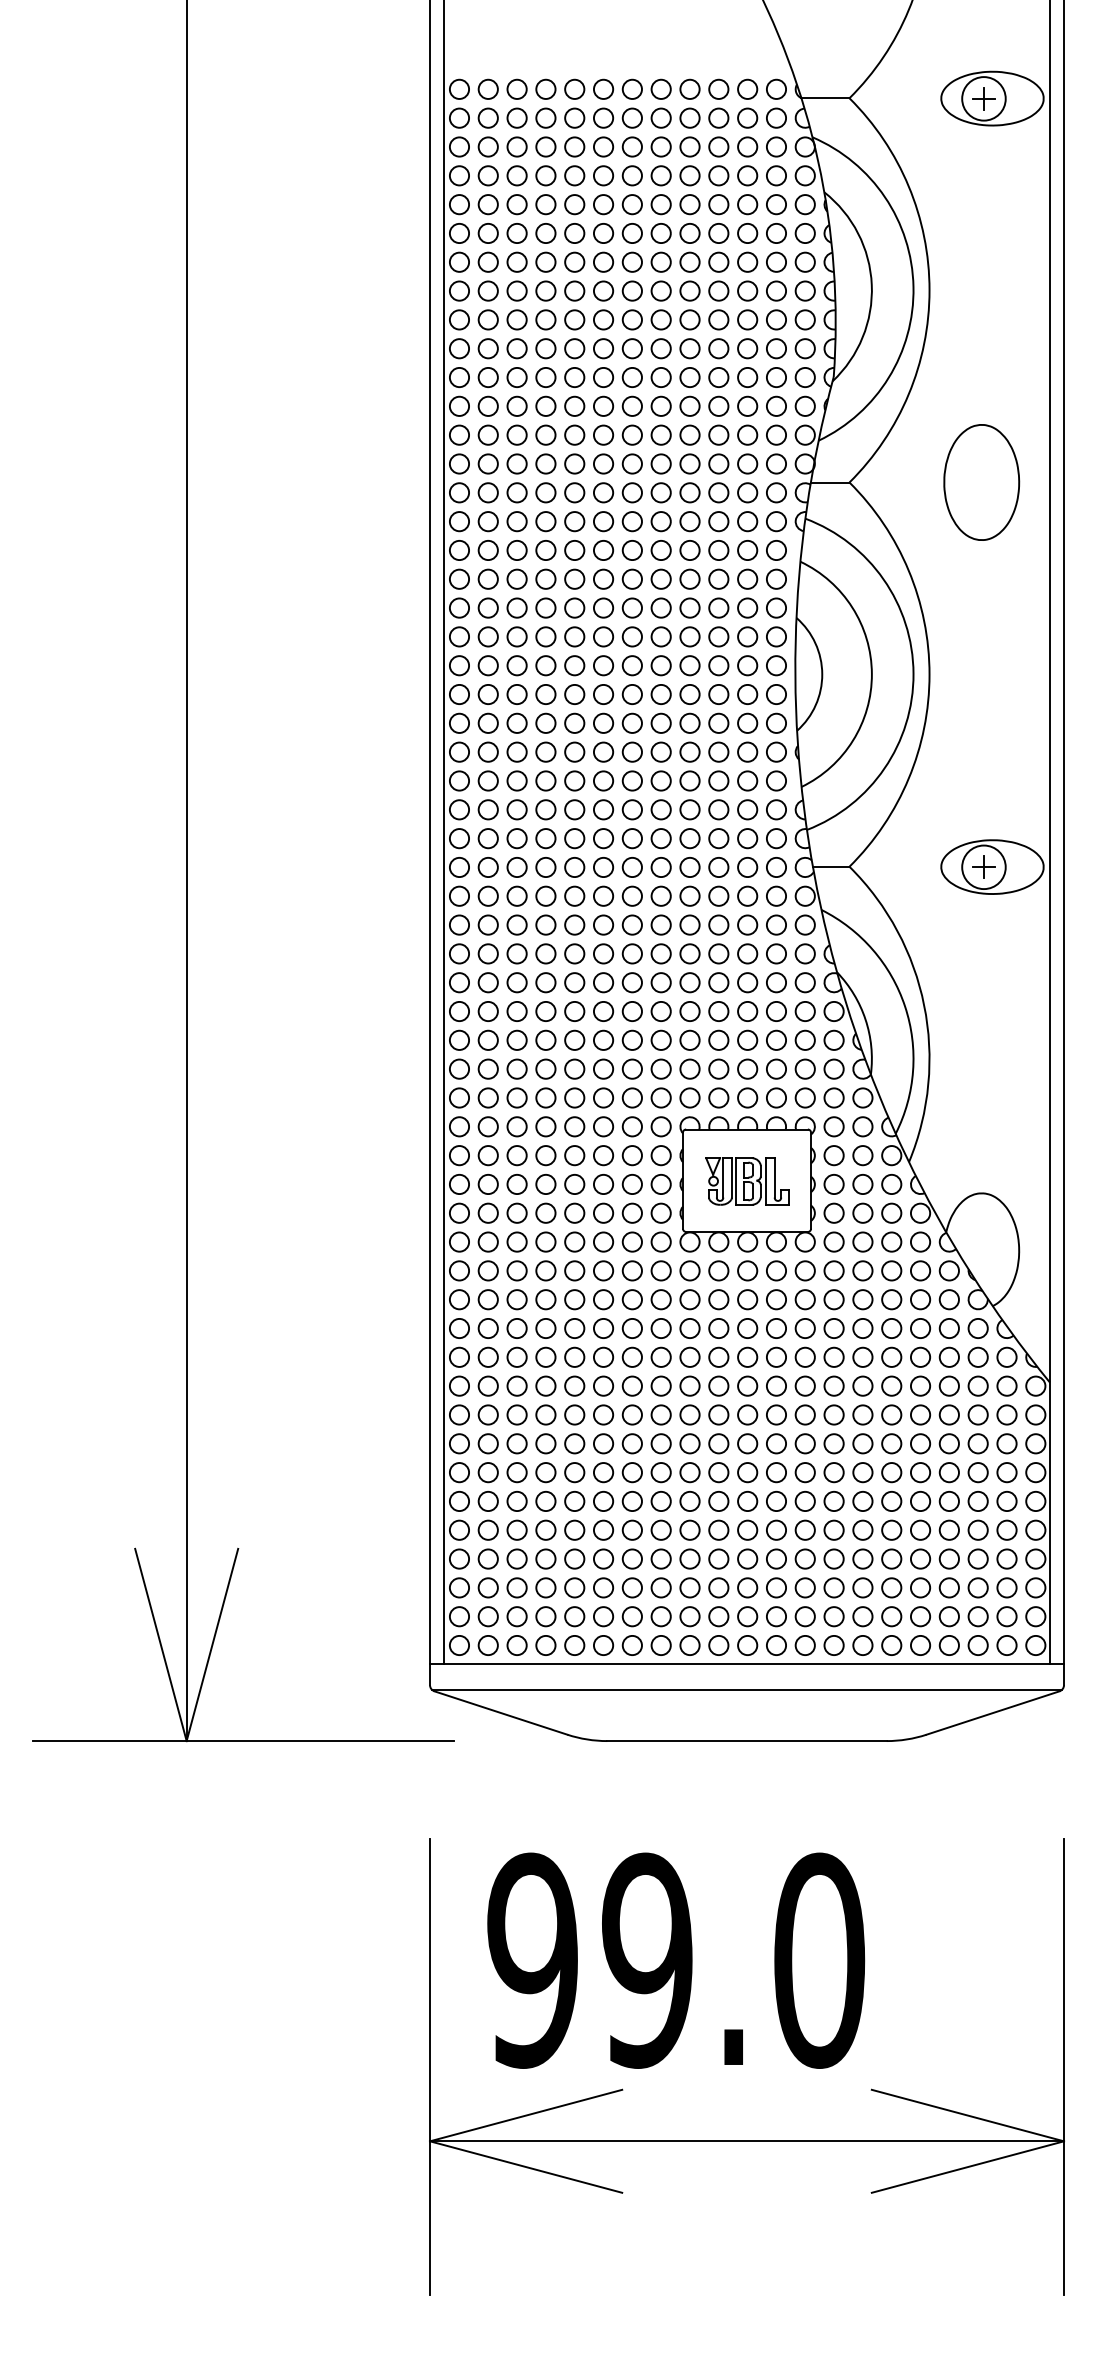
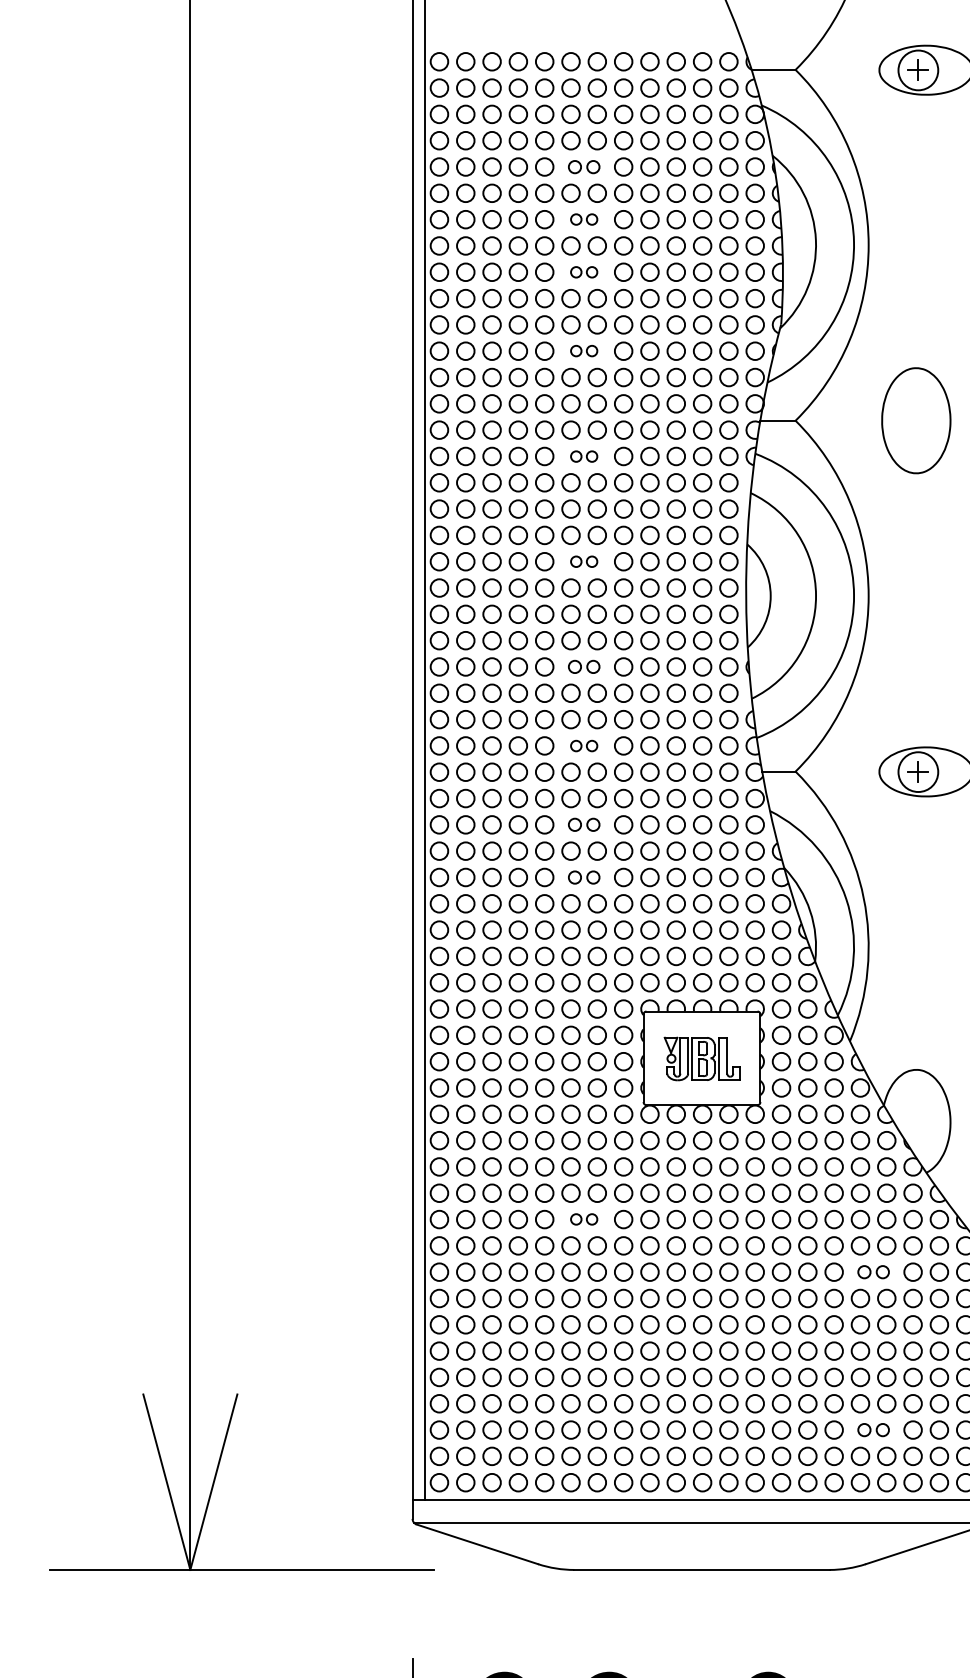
part: (617, 204) -> (583, 166), size x0.7
part: (617, 261) -> (583, 218), size x0.6
part: (617, 319) -> (583, 271), size x0.6
part: (617, 405) -> (583, 350), size x0.6
part: (617, 521) -> (583, 456), size x0.6
part: (617, 636) -> (583, 561), size x0.6
part: (617, 751) -> (583, 666), size x0.7
part: (617, 838) -> (583, 745), size x0.6
part: (617, 924) -> (583, 824), size x0.7
part: (617, 982) -> (583, 877), size x0.7
part: (617, 1356) -> (583, 1218), size x0.6
part: (934, 1414) -> (873, 1271), size x0.7
part: (934, 1587) -> (873, 1429), size x0.7

